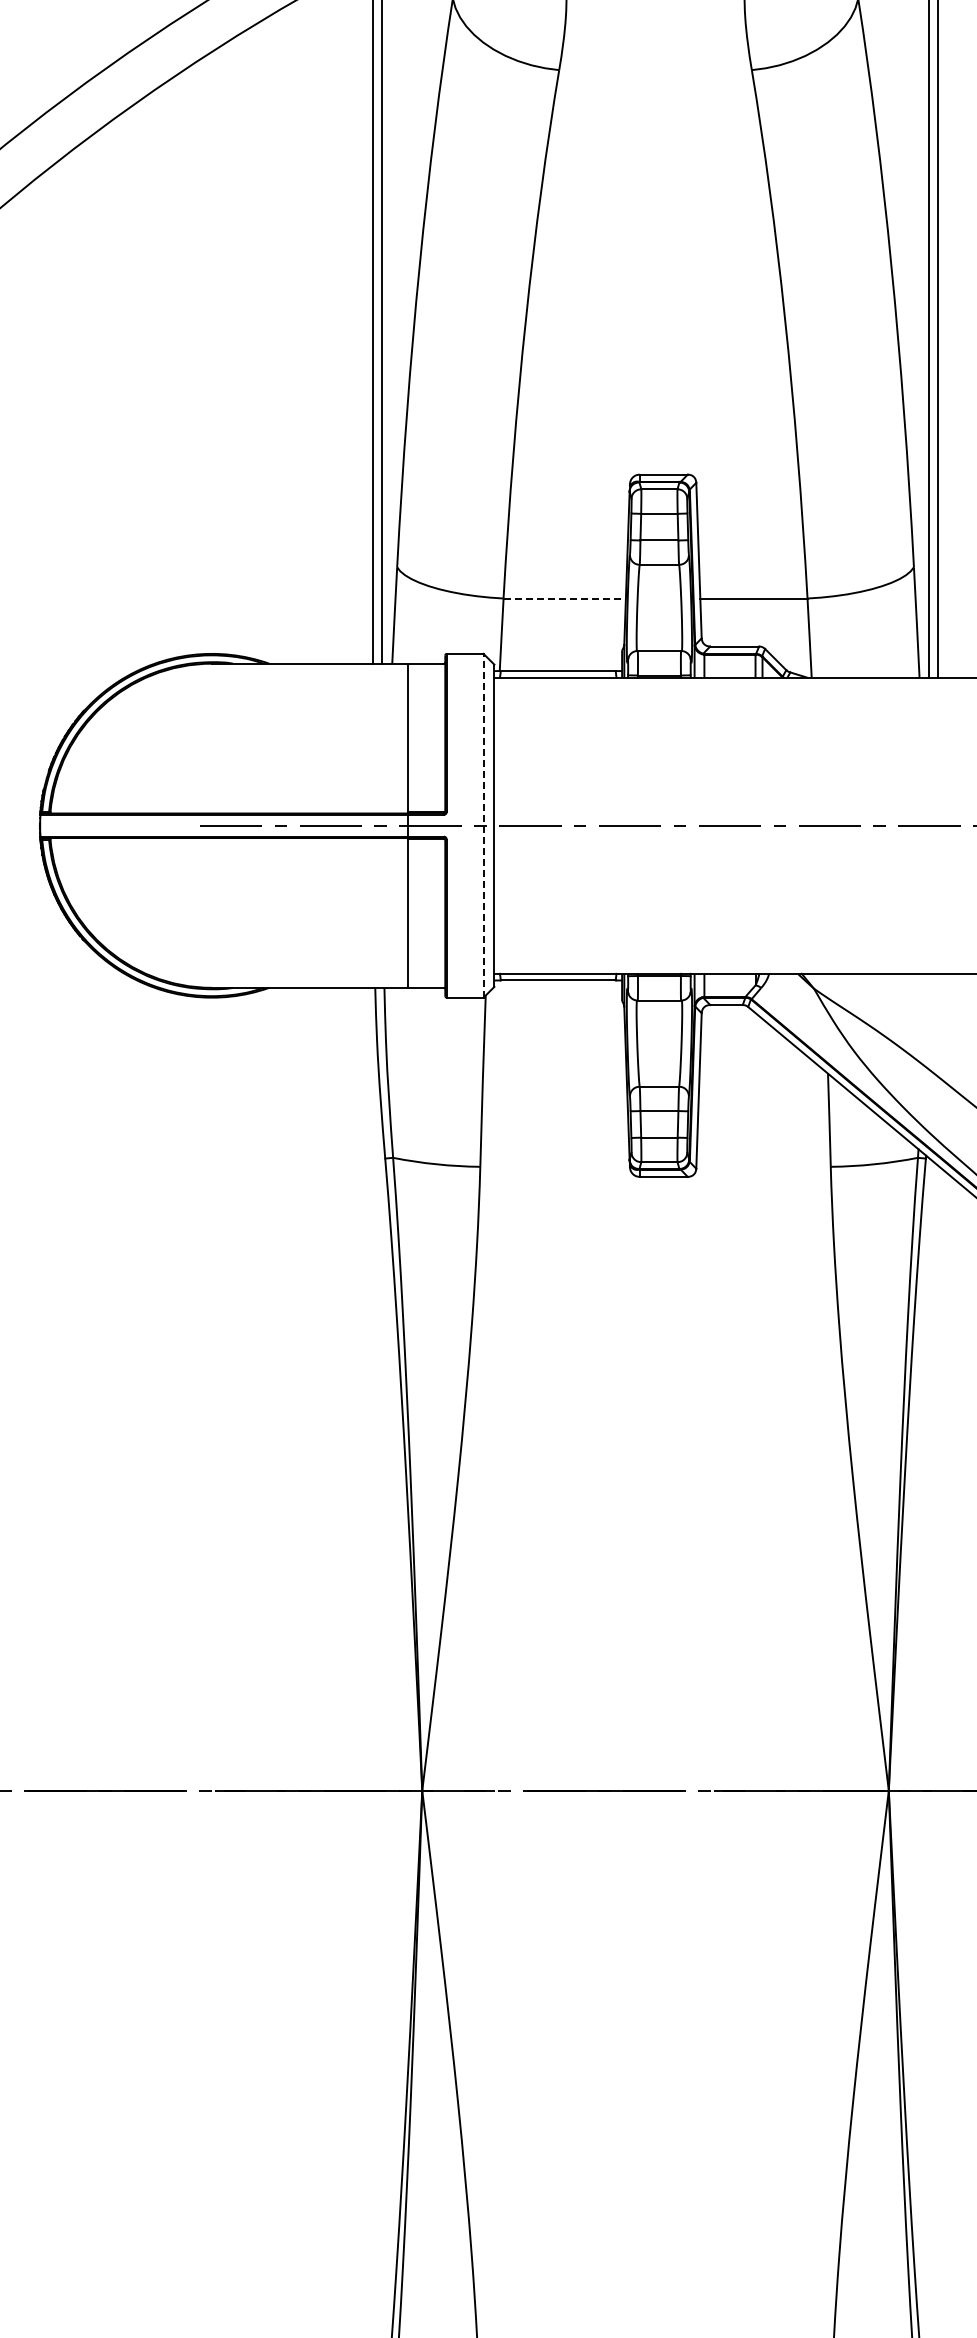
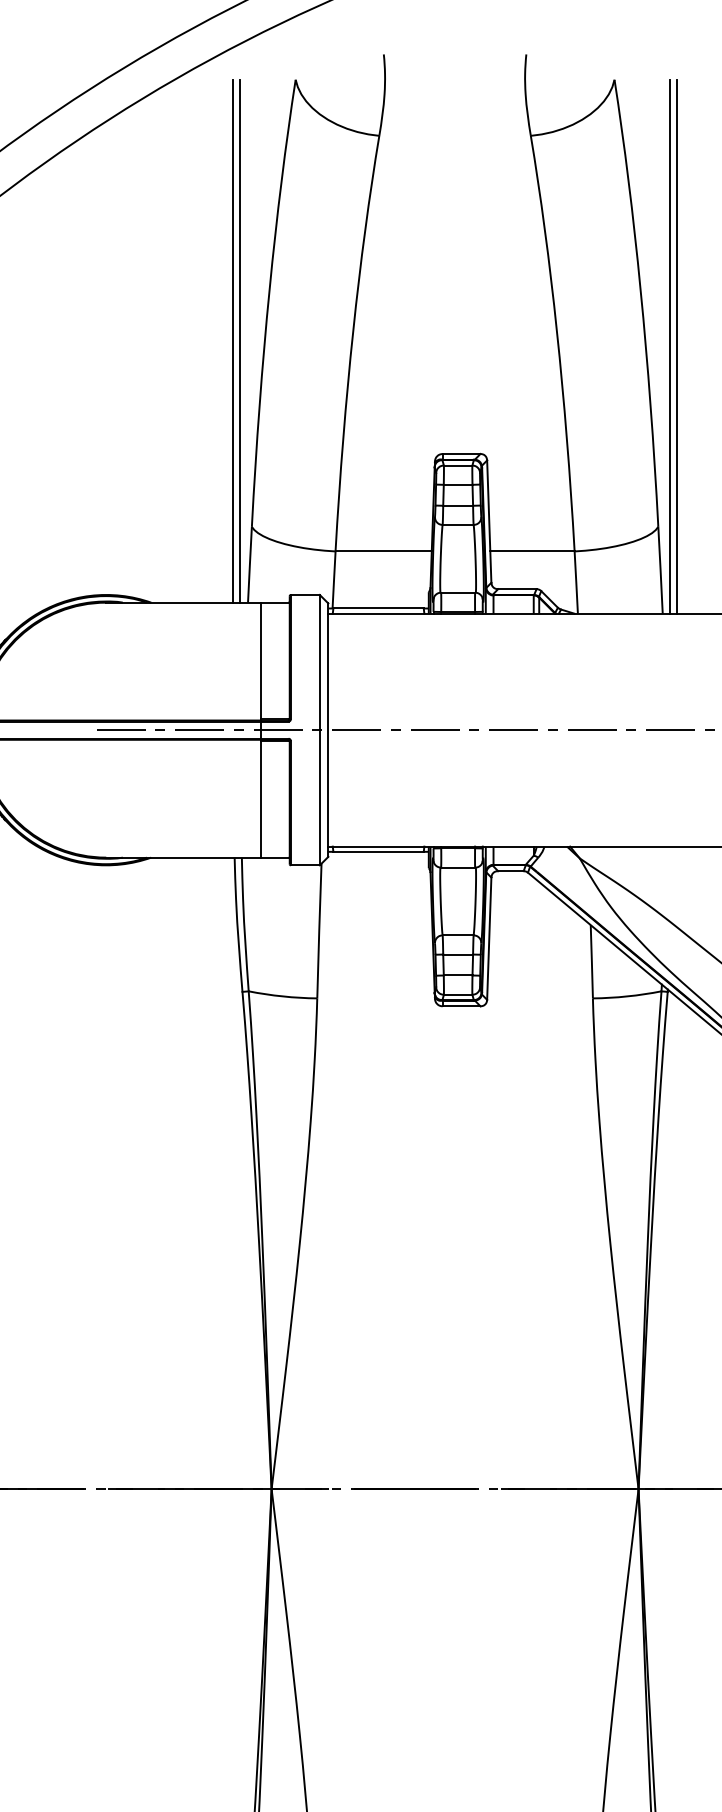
line: (565, 598) -> (384, 551), dashed -> solid
line: (483, 825) -> (319, 729), dashed -> solid

